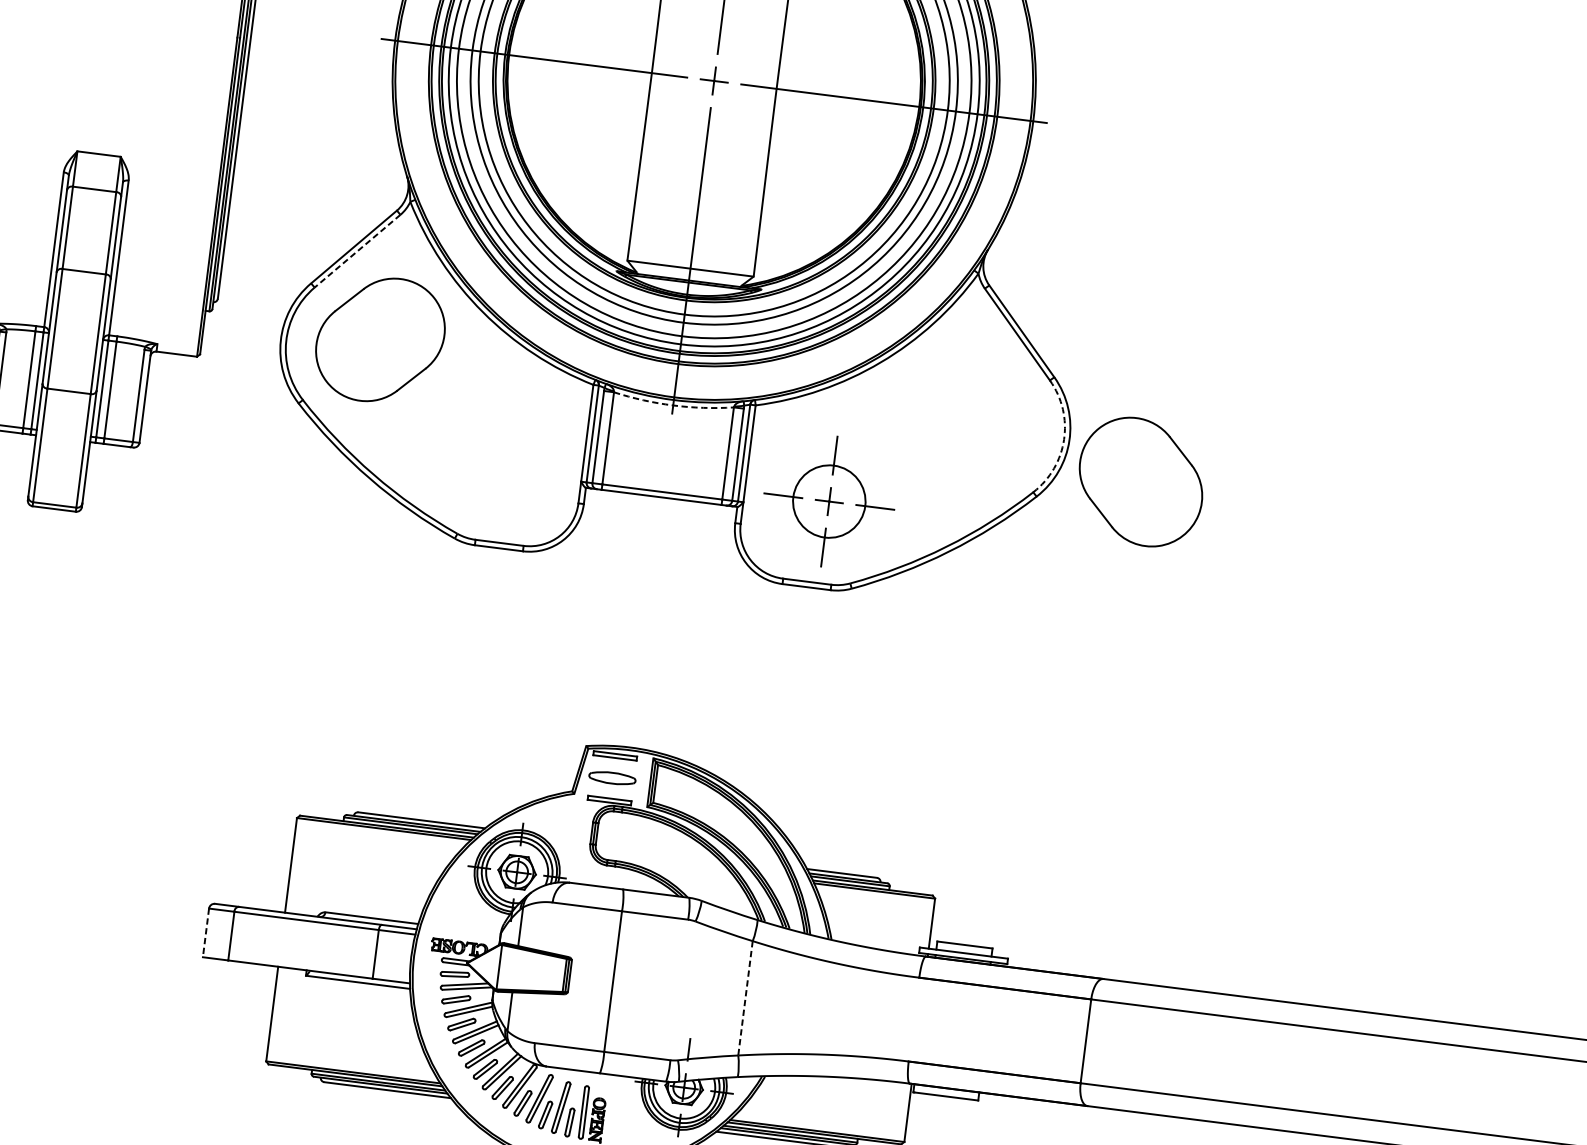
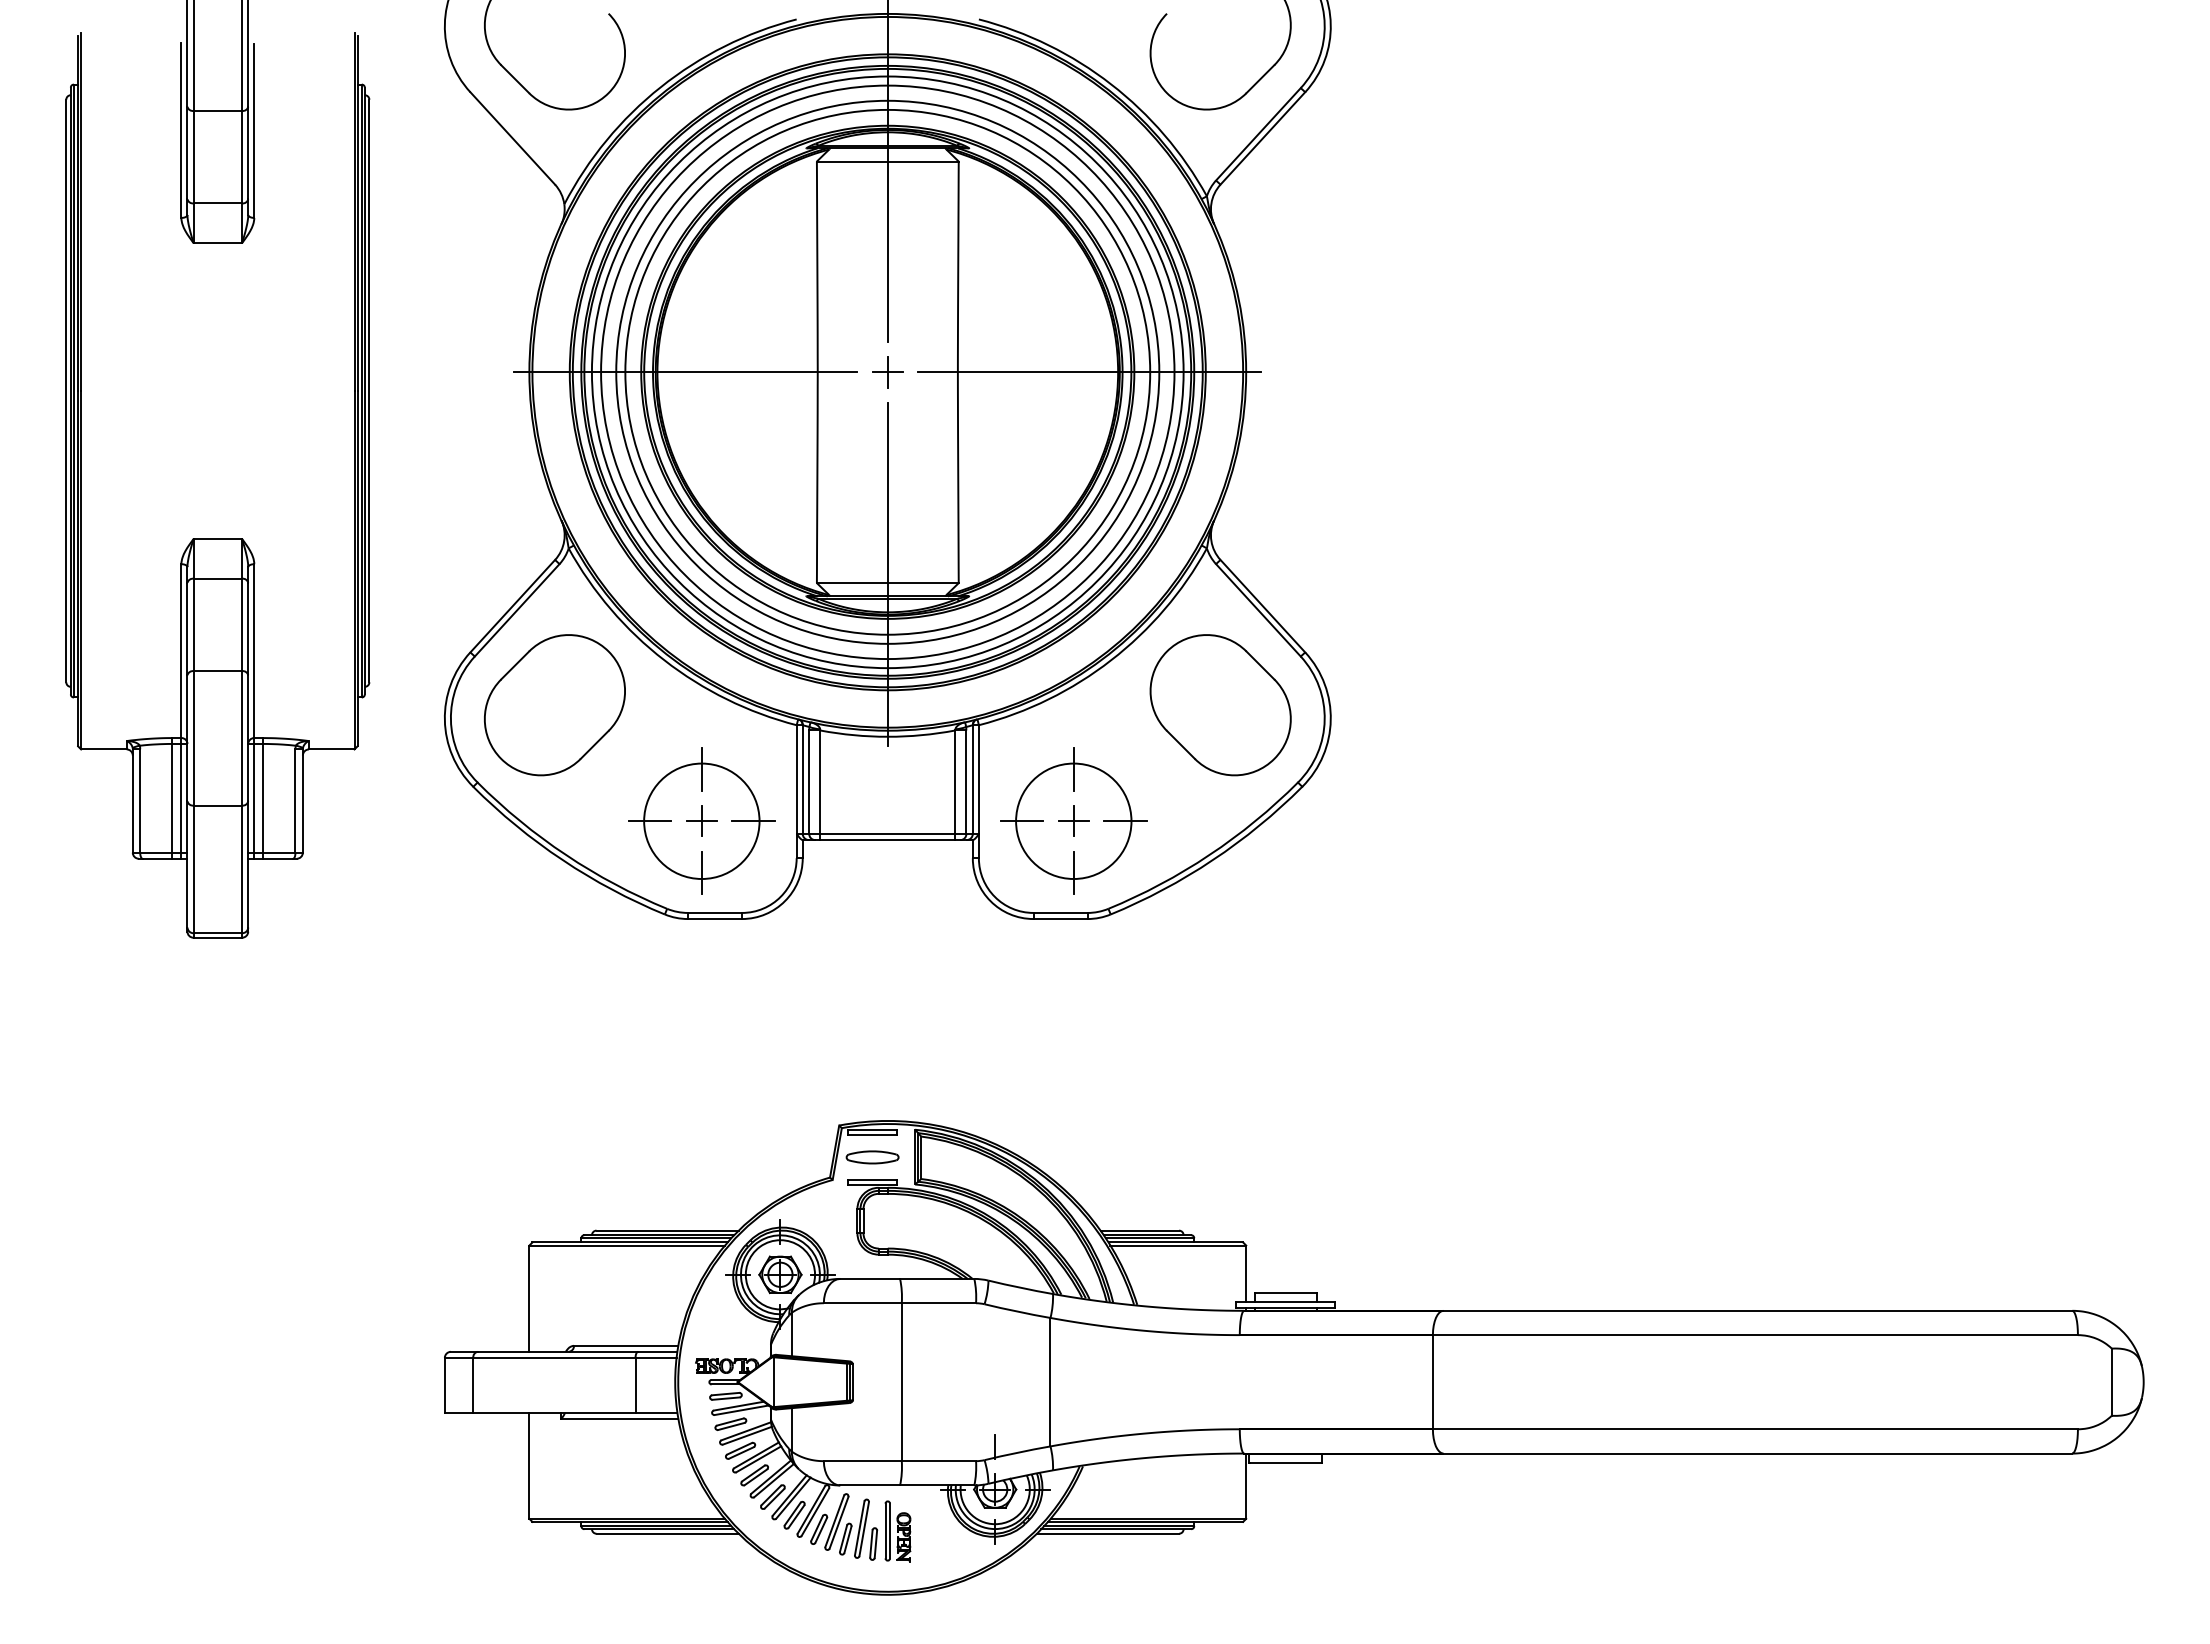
line: (357, 251) -> (517, 610), dashed -> solid
arc: (673, 405) -> (887, 736), dashed -> solid
arc: (1063, 440) -> (1324, 720), dashed -> solid
part: (497, 459) -> (701, 820), added
part: (1140, 482) -> (1220, 705), moved
circle: (829, 501) -> (1073, 821), size x1.43
line: (205, 933) -> (444, 1385), dashed -> solid
line: (745, 998) -> (1050, 1382), dashed -> solid

